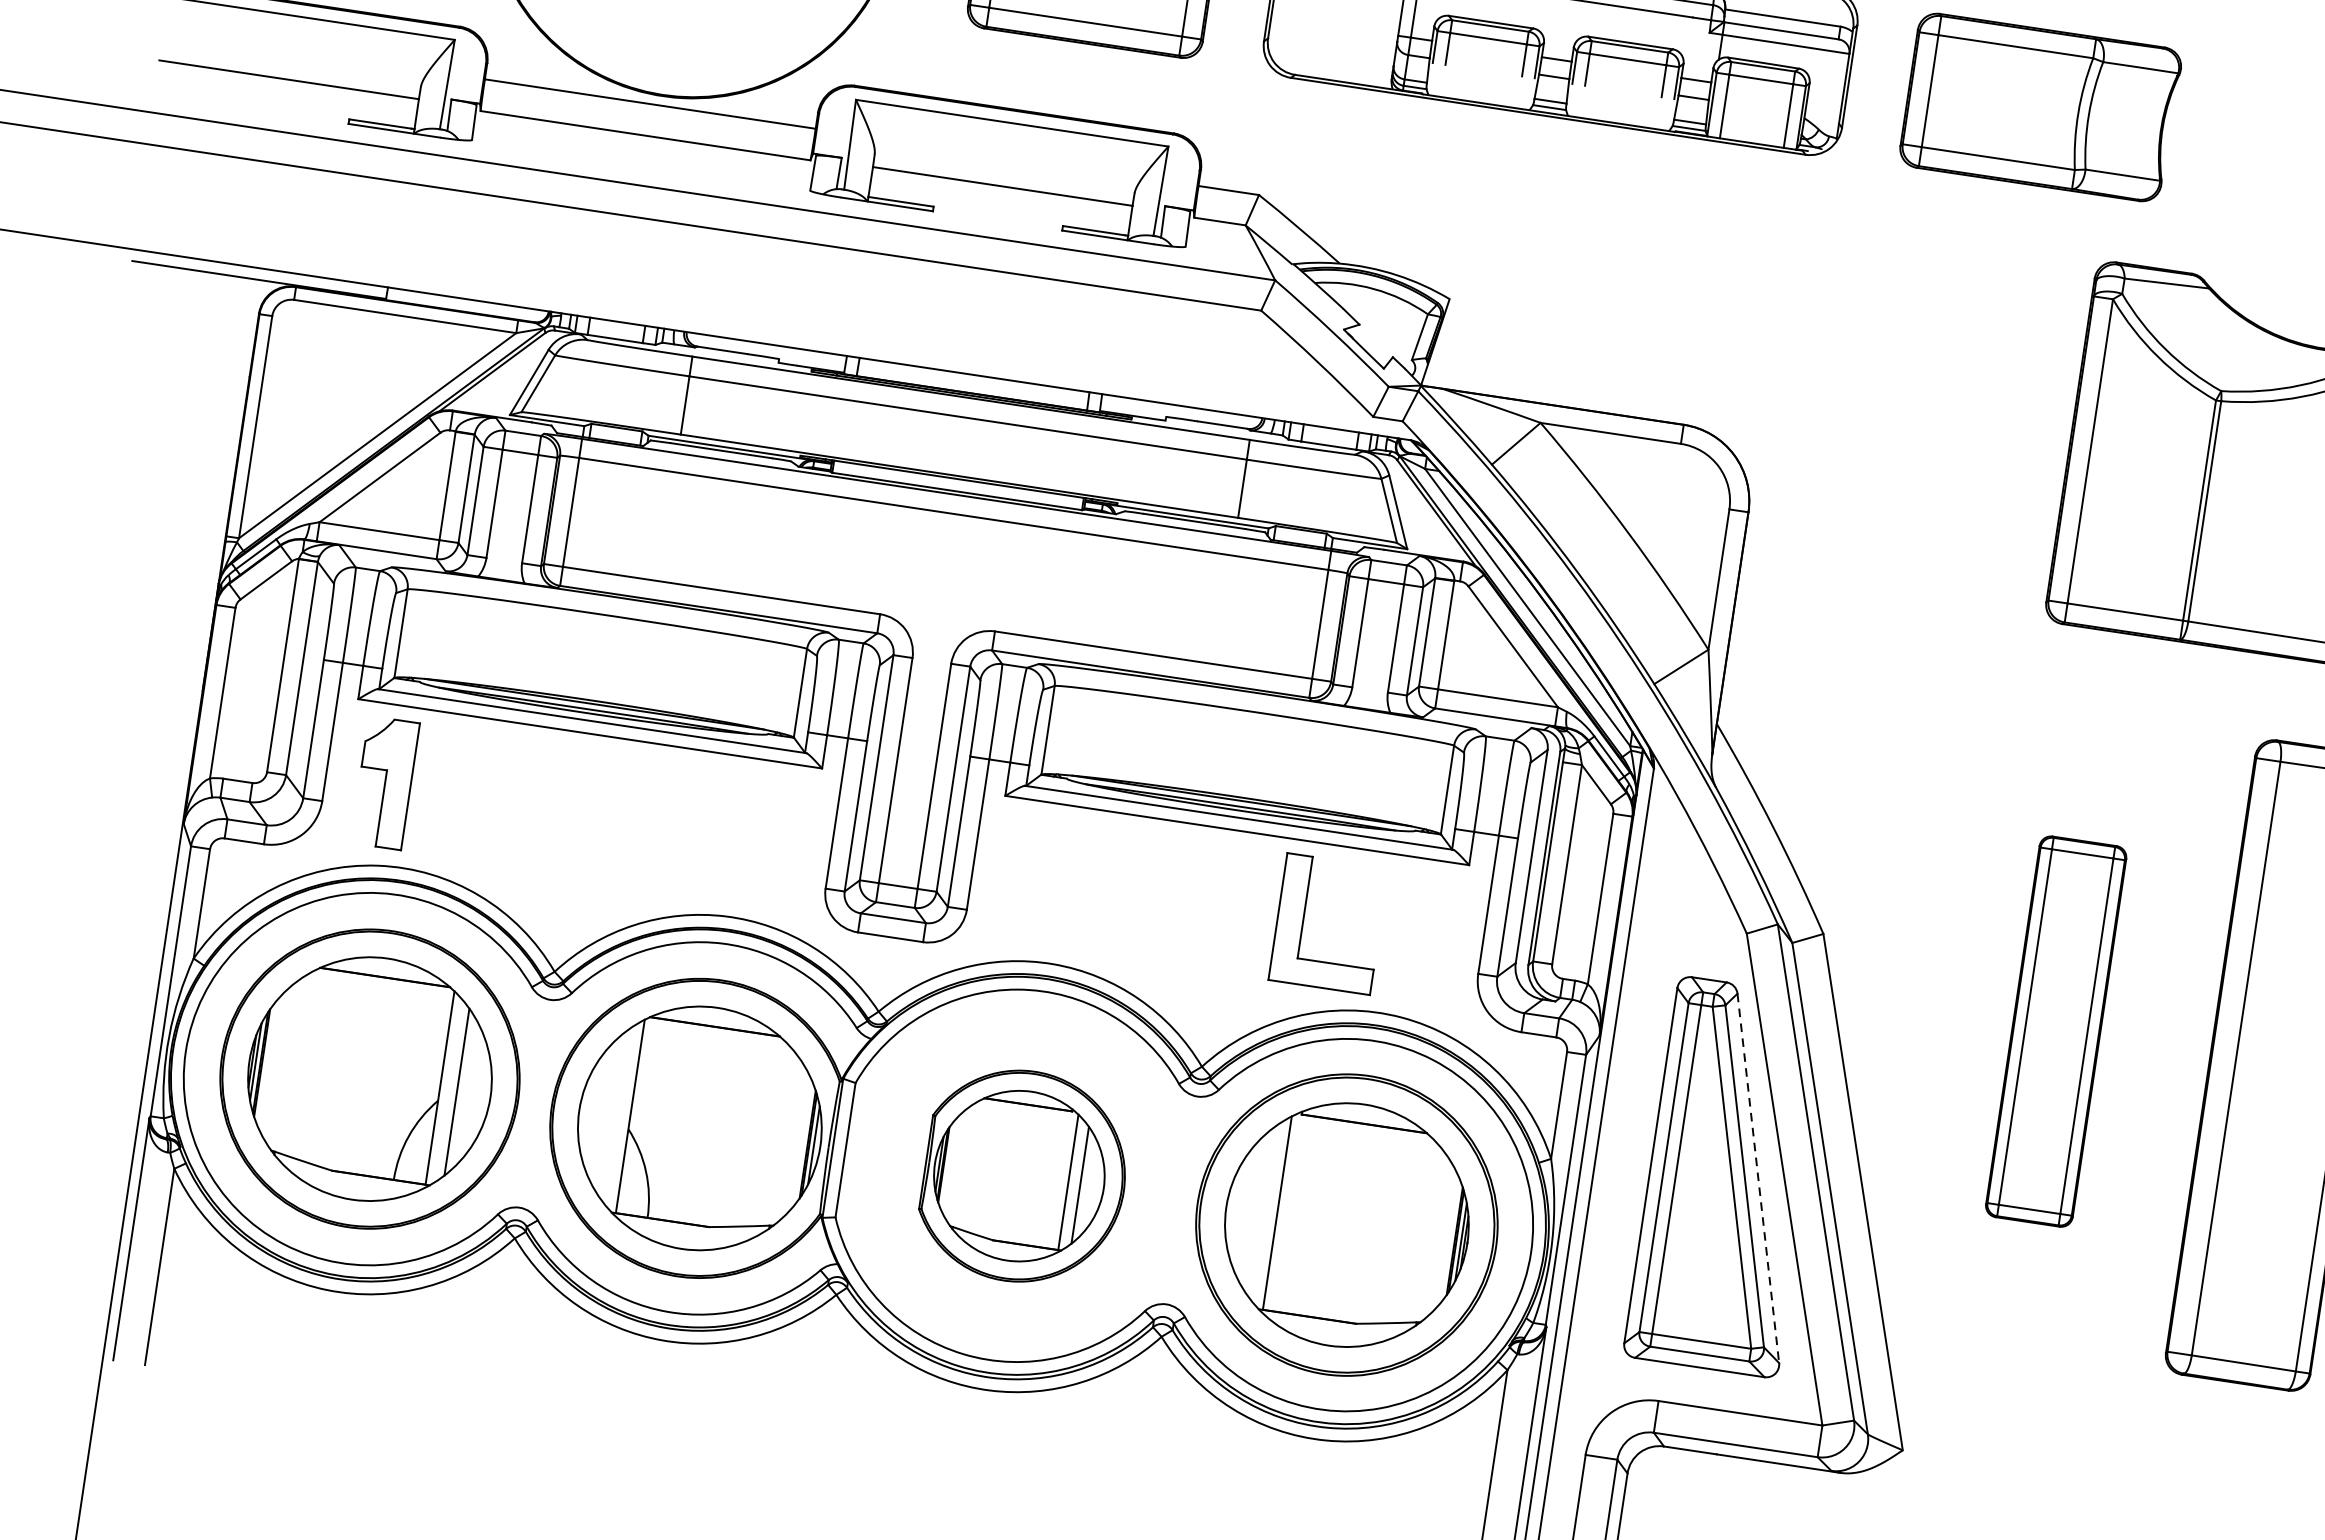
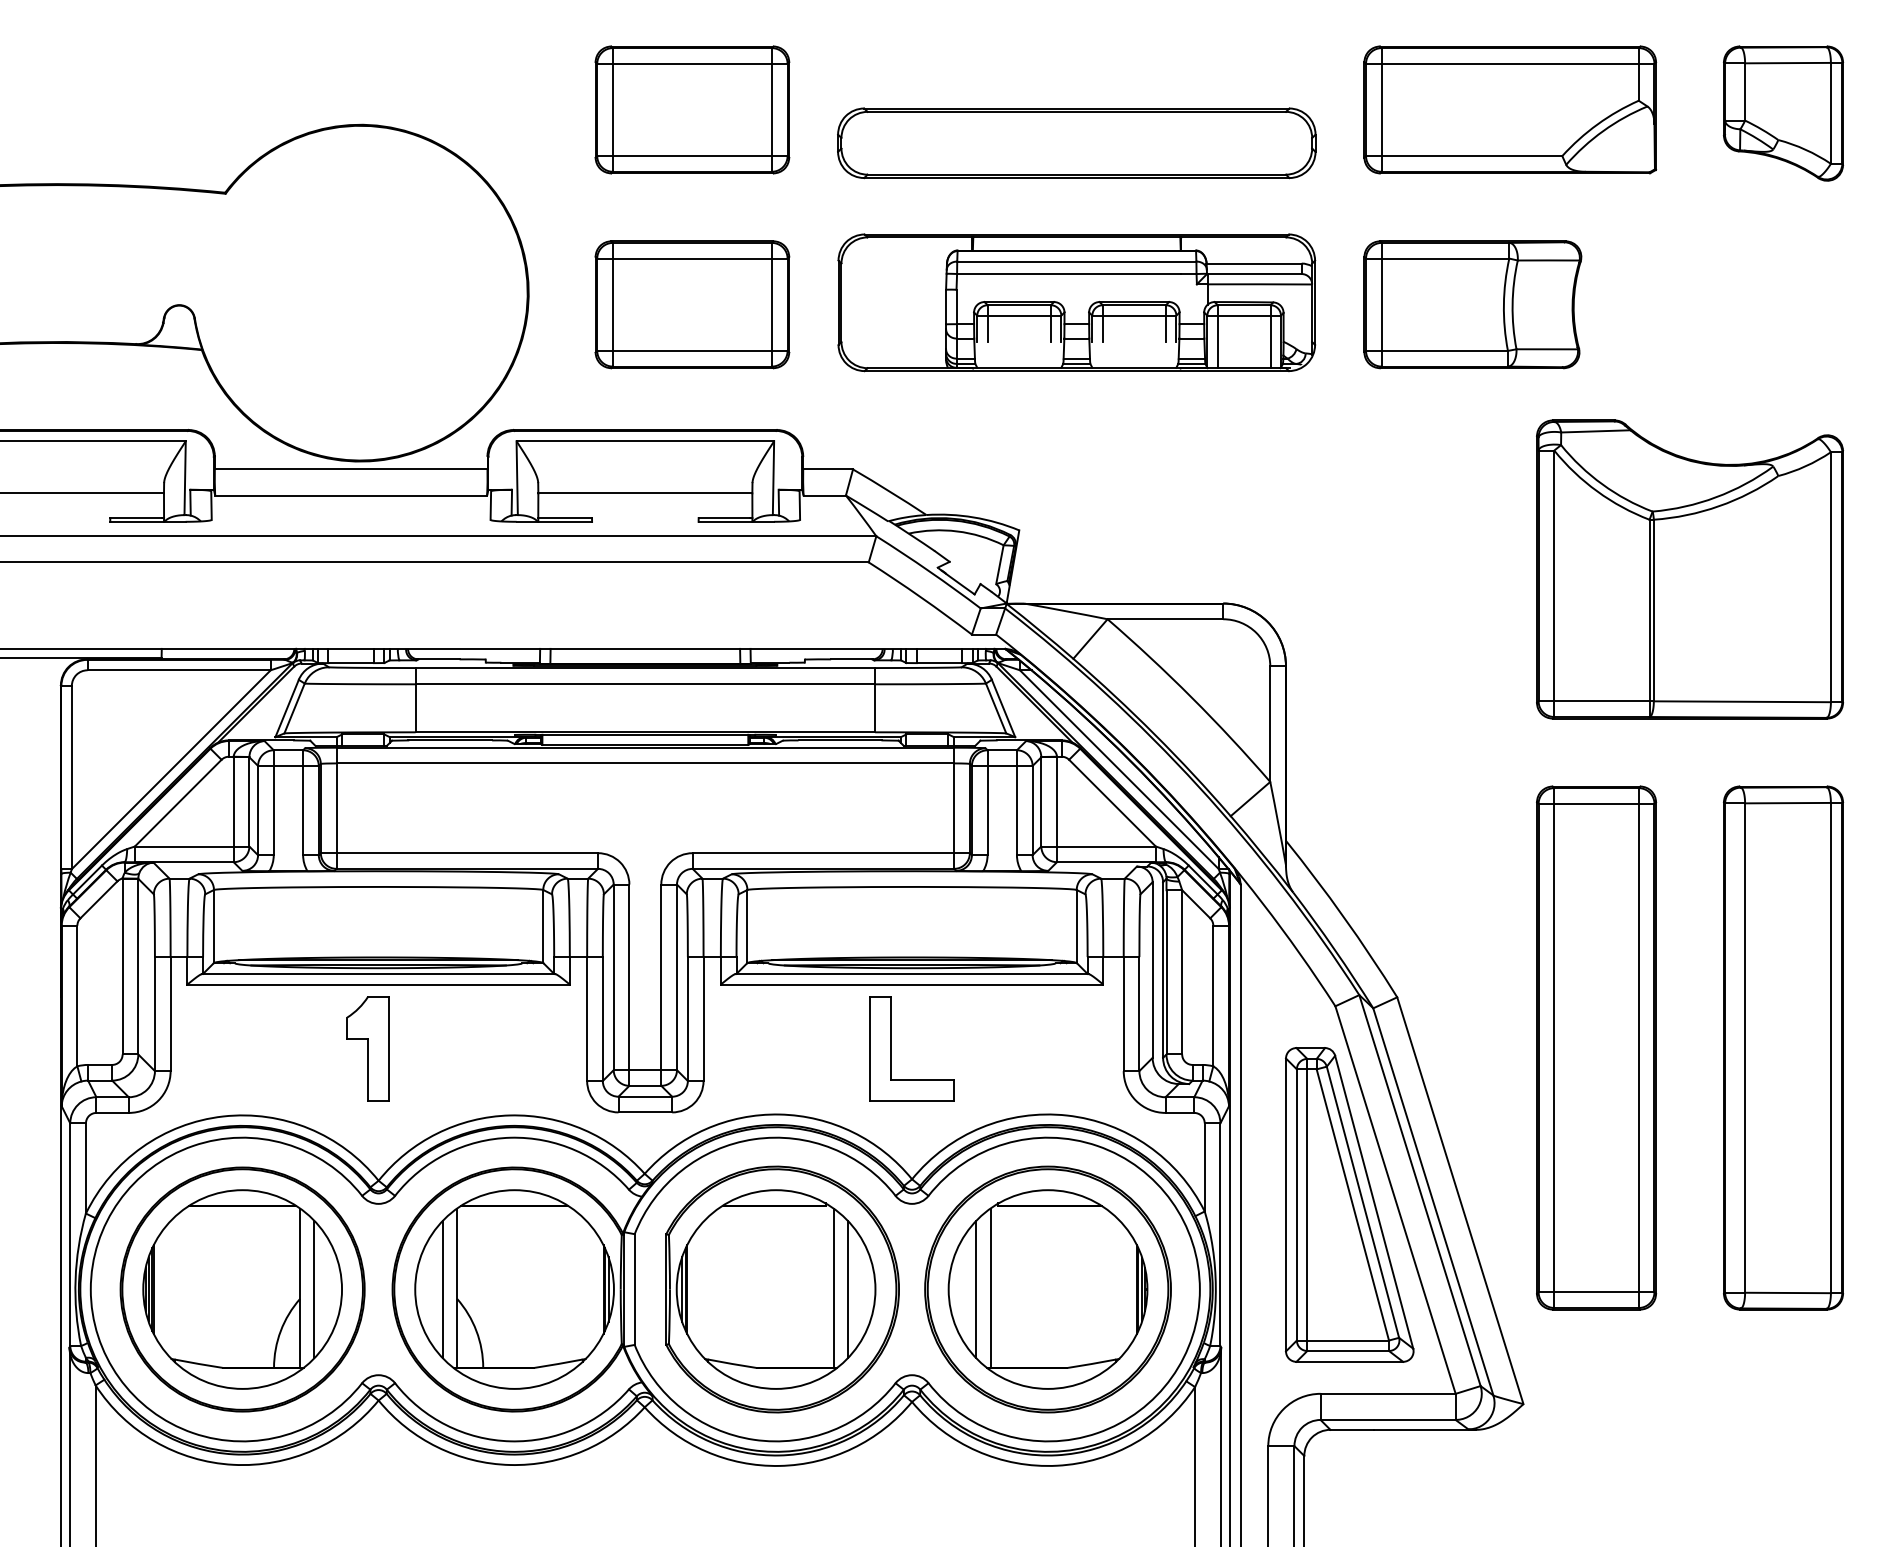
part: (384, 782) -> (367, 1048), moved
part: (1303, 919) -> (891, 1048), moved
part: (2056, 1030) -> (1596, 1047), size x1.67
line: (612, 1115) -> (442, 1289), added
part: (1024, 1176) -> (782, 1289), size x1.43
line: (1758, 1178) -> (1374, 1202), dashed -> solid
line: (1260, 1212) -> (976, 1289), added

